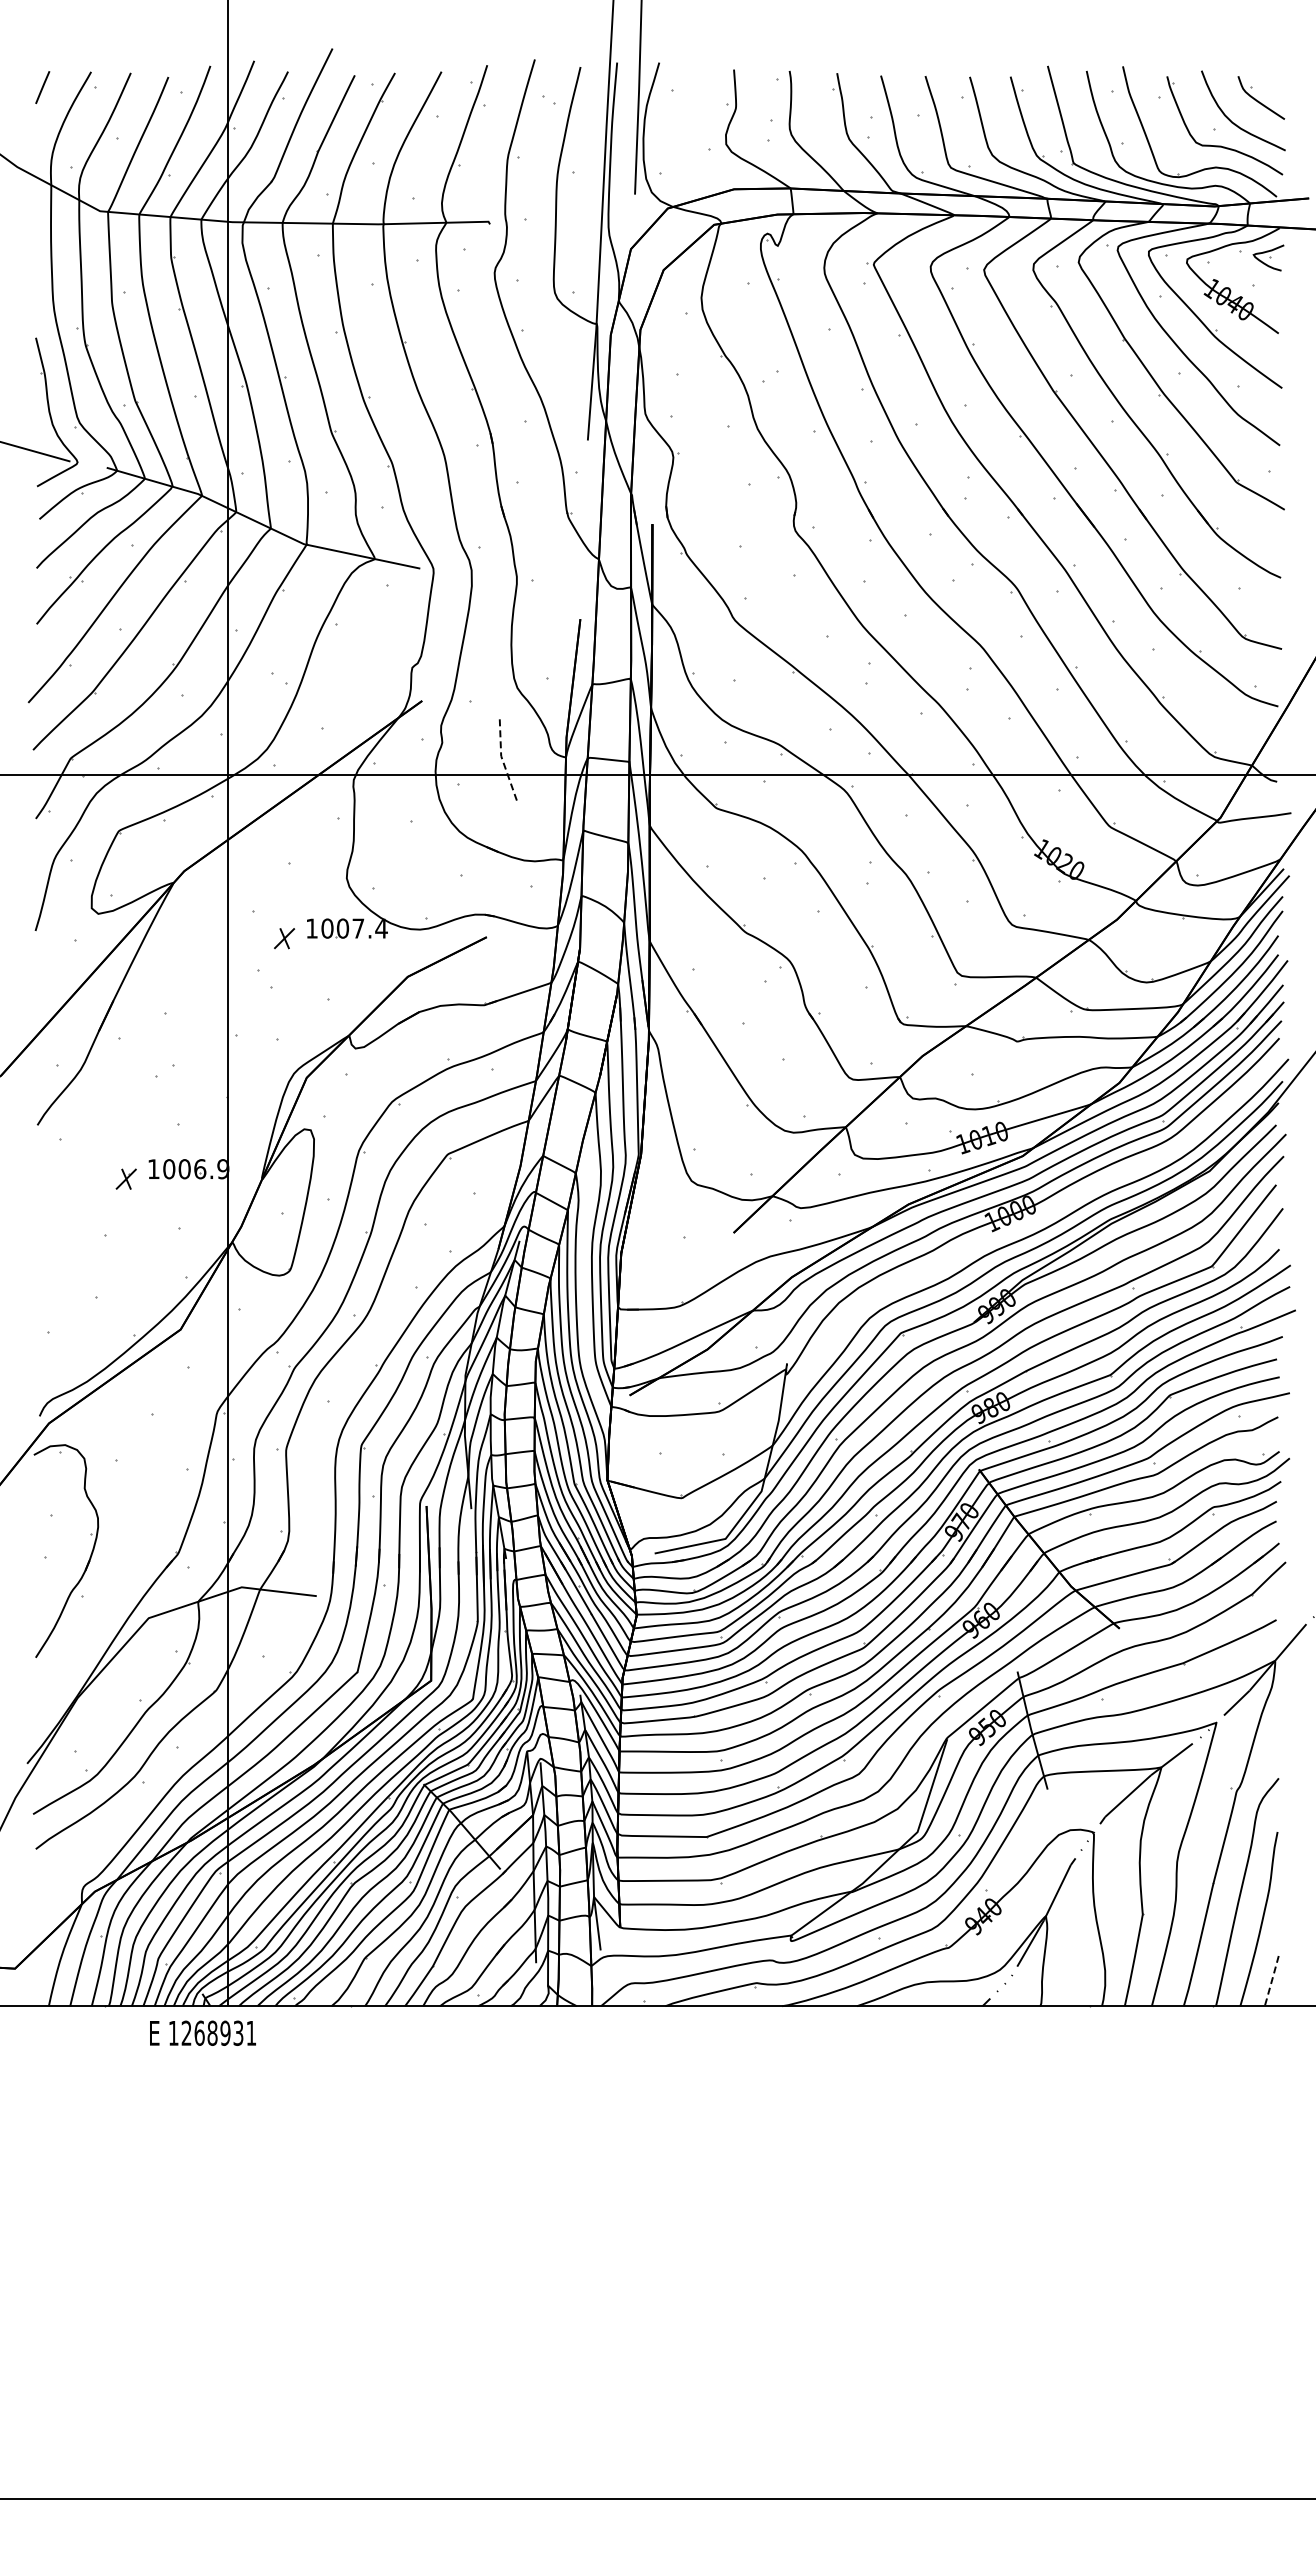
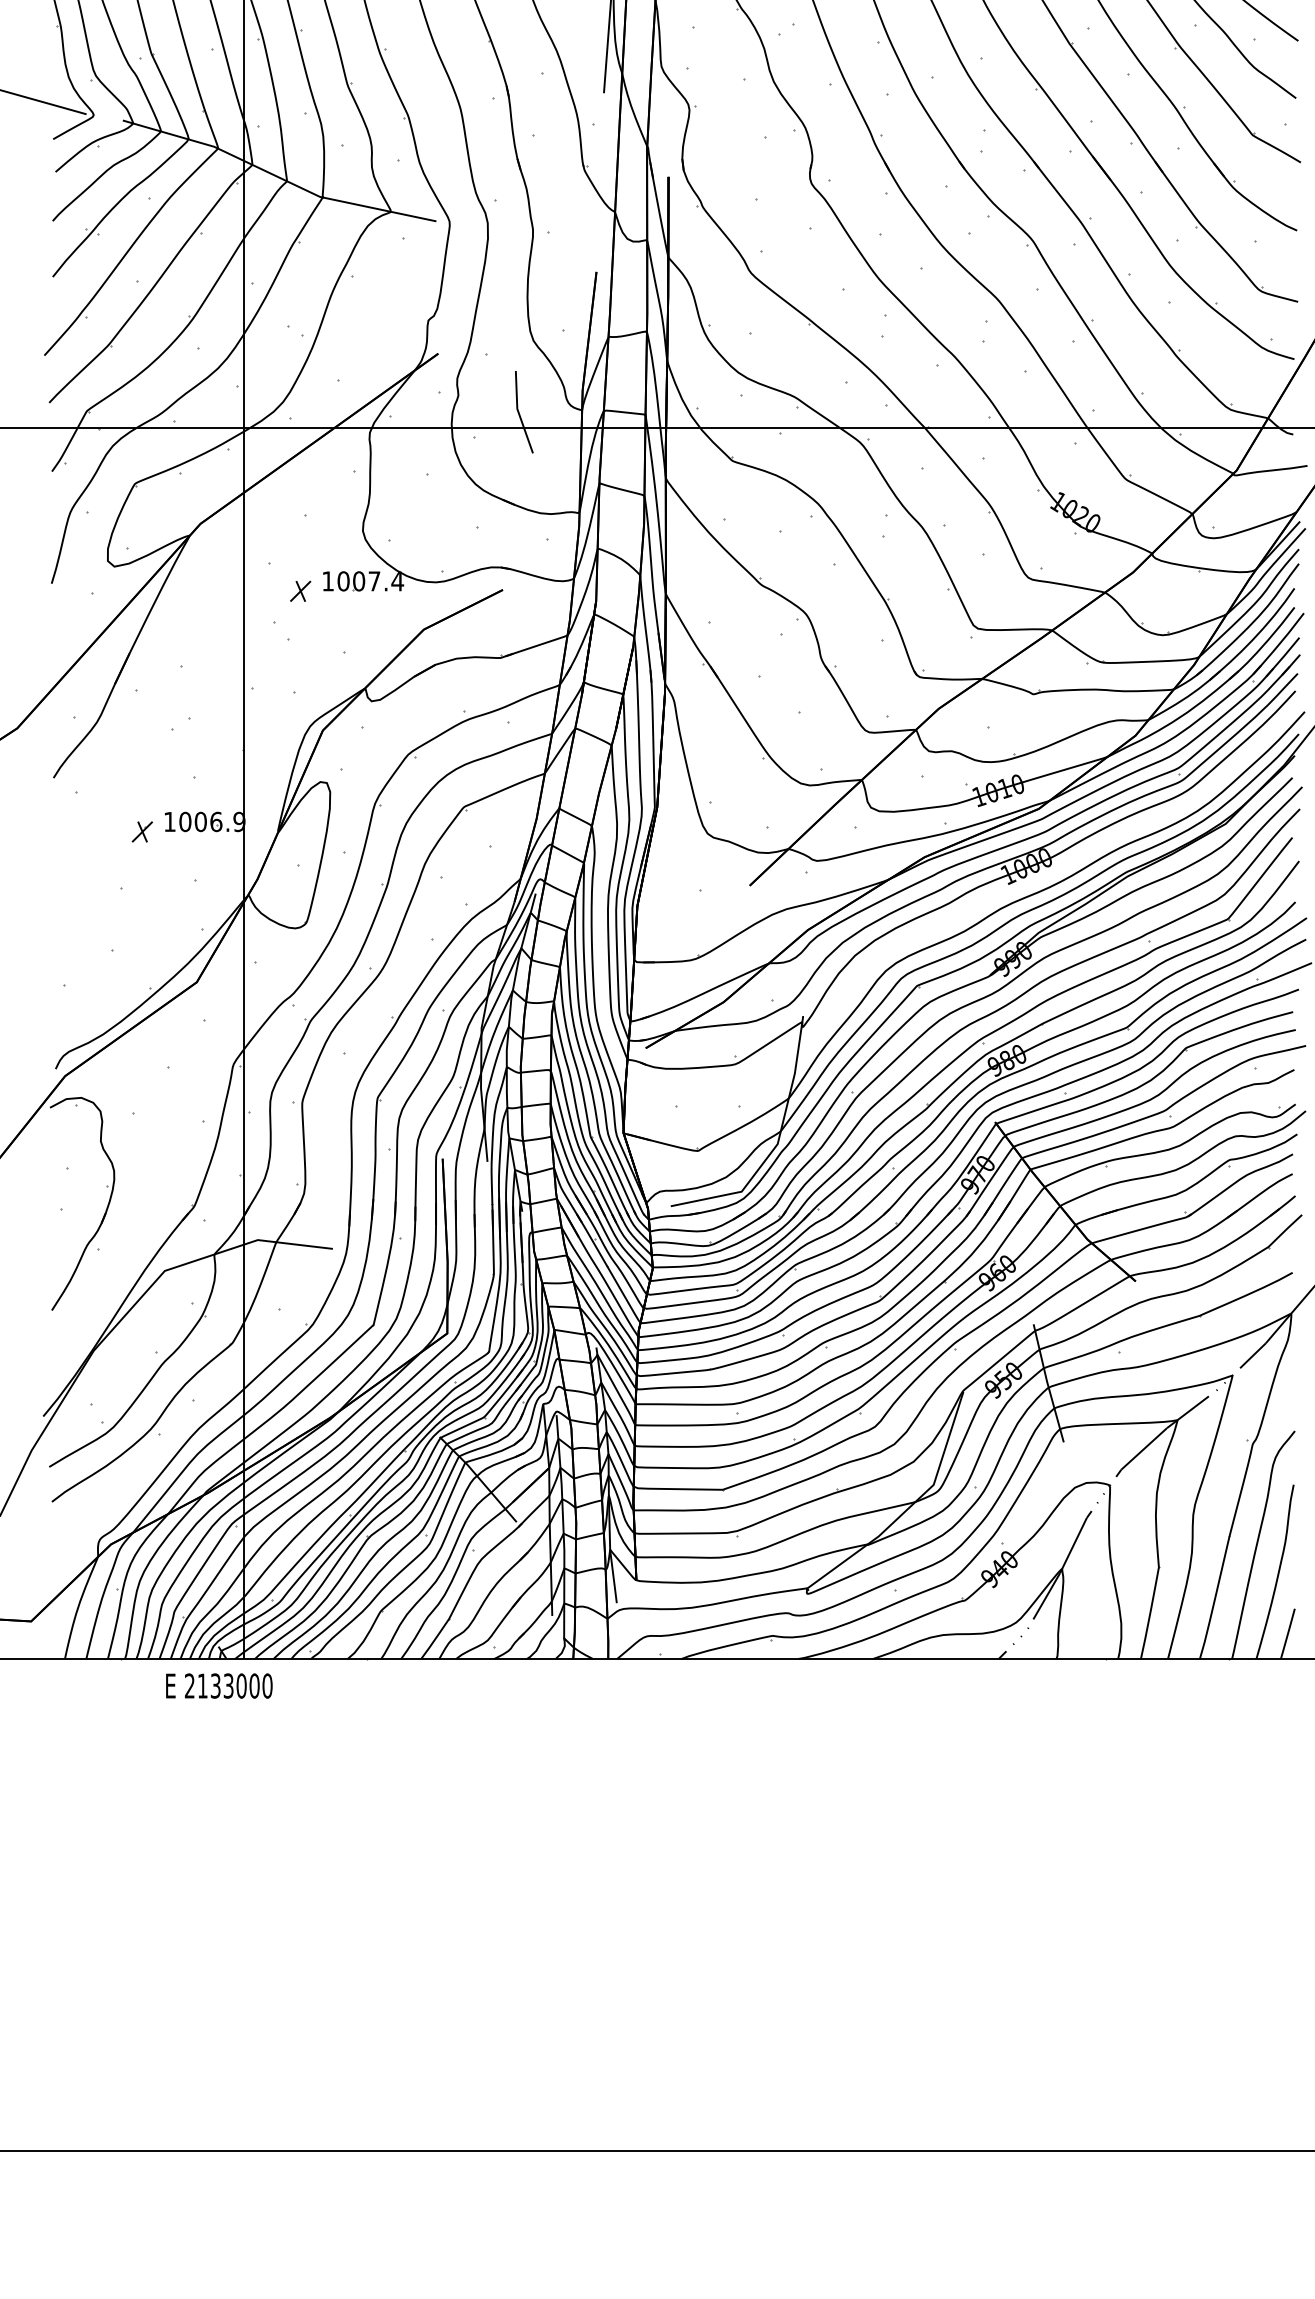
line: (502, 759) -> (518, 412), dashed -> solid
line: (1271, 1981) -> (1287, 1634), dashed -> solid
text: (212, 2032) -> (228, 1685), 1268931 -> 2133000

